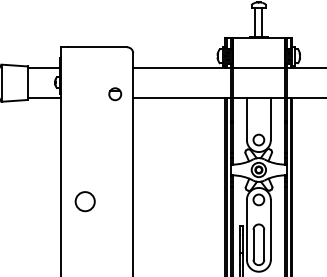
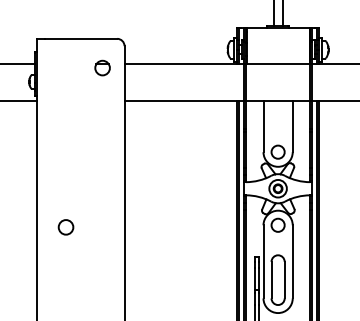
part: (115, 94) -> (102, 68), moved
circle: (85, 201) -> (66, 227), size x0.62

